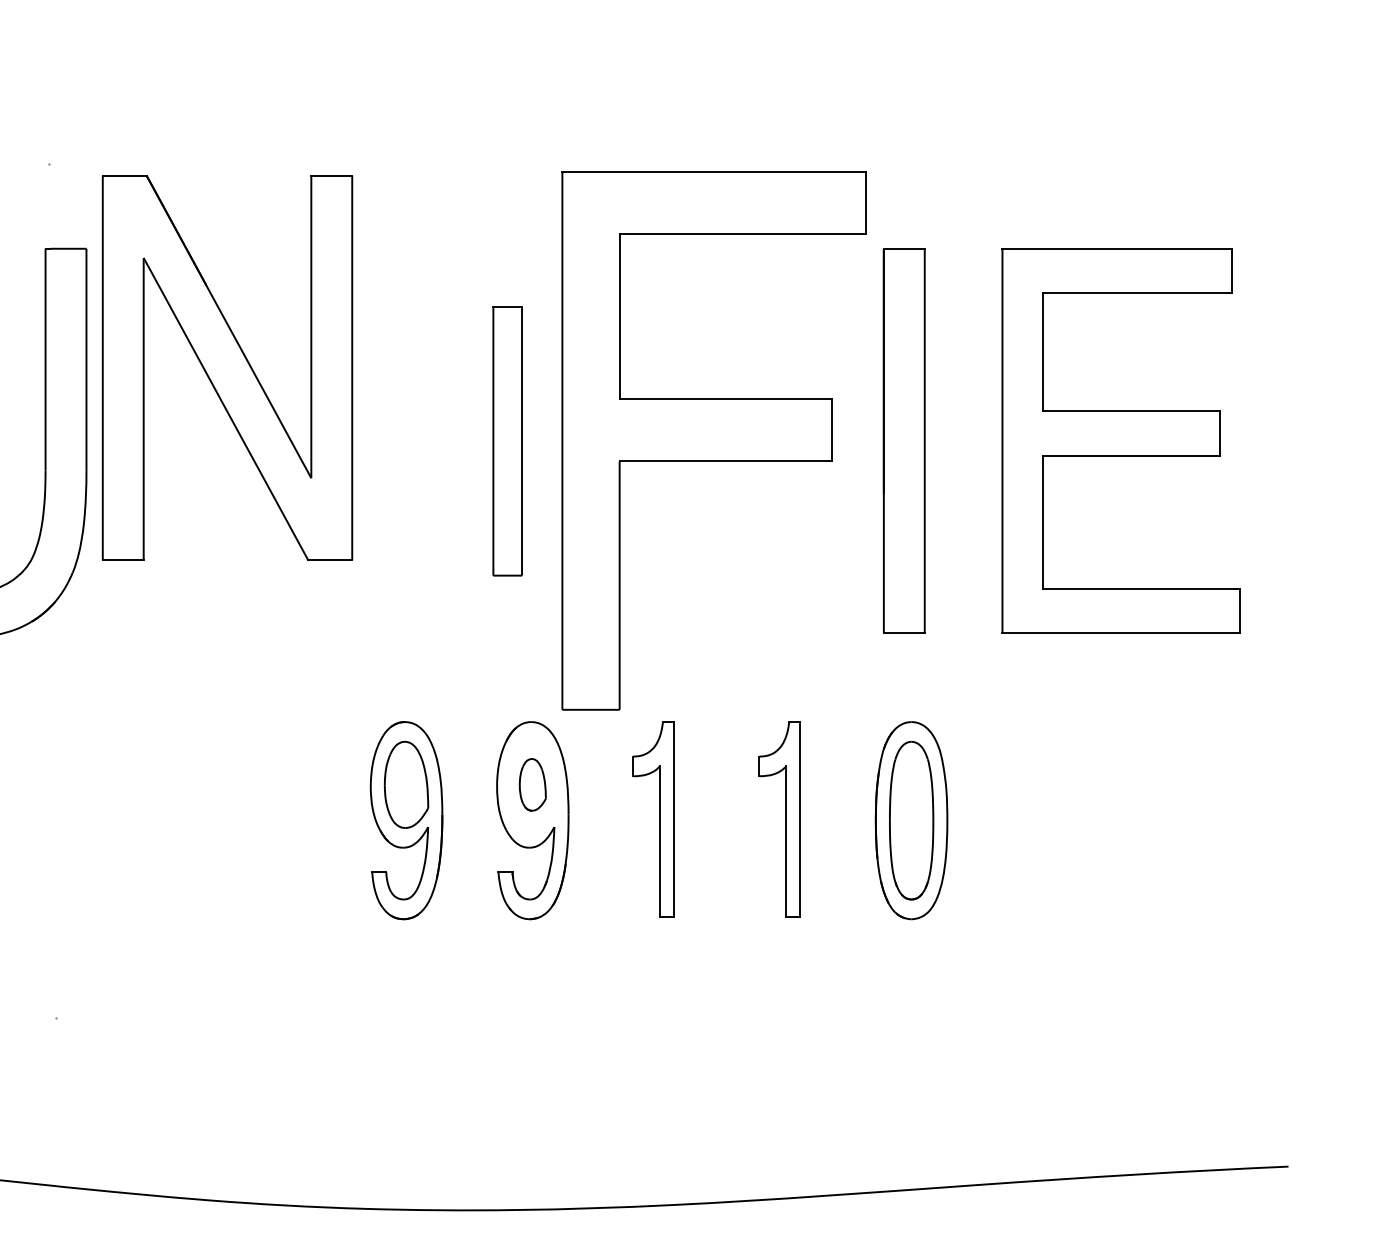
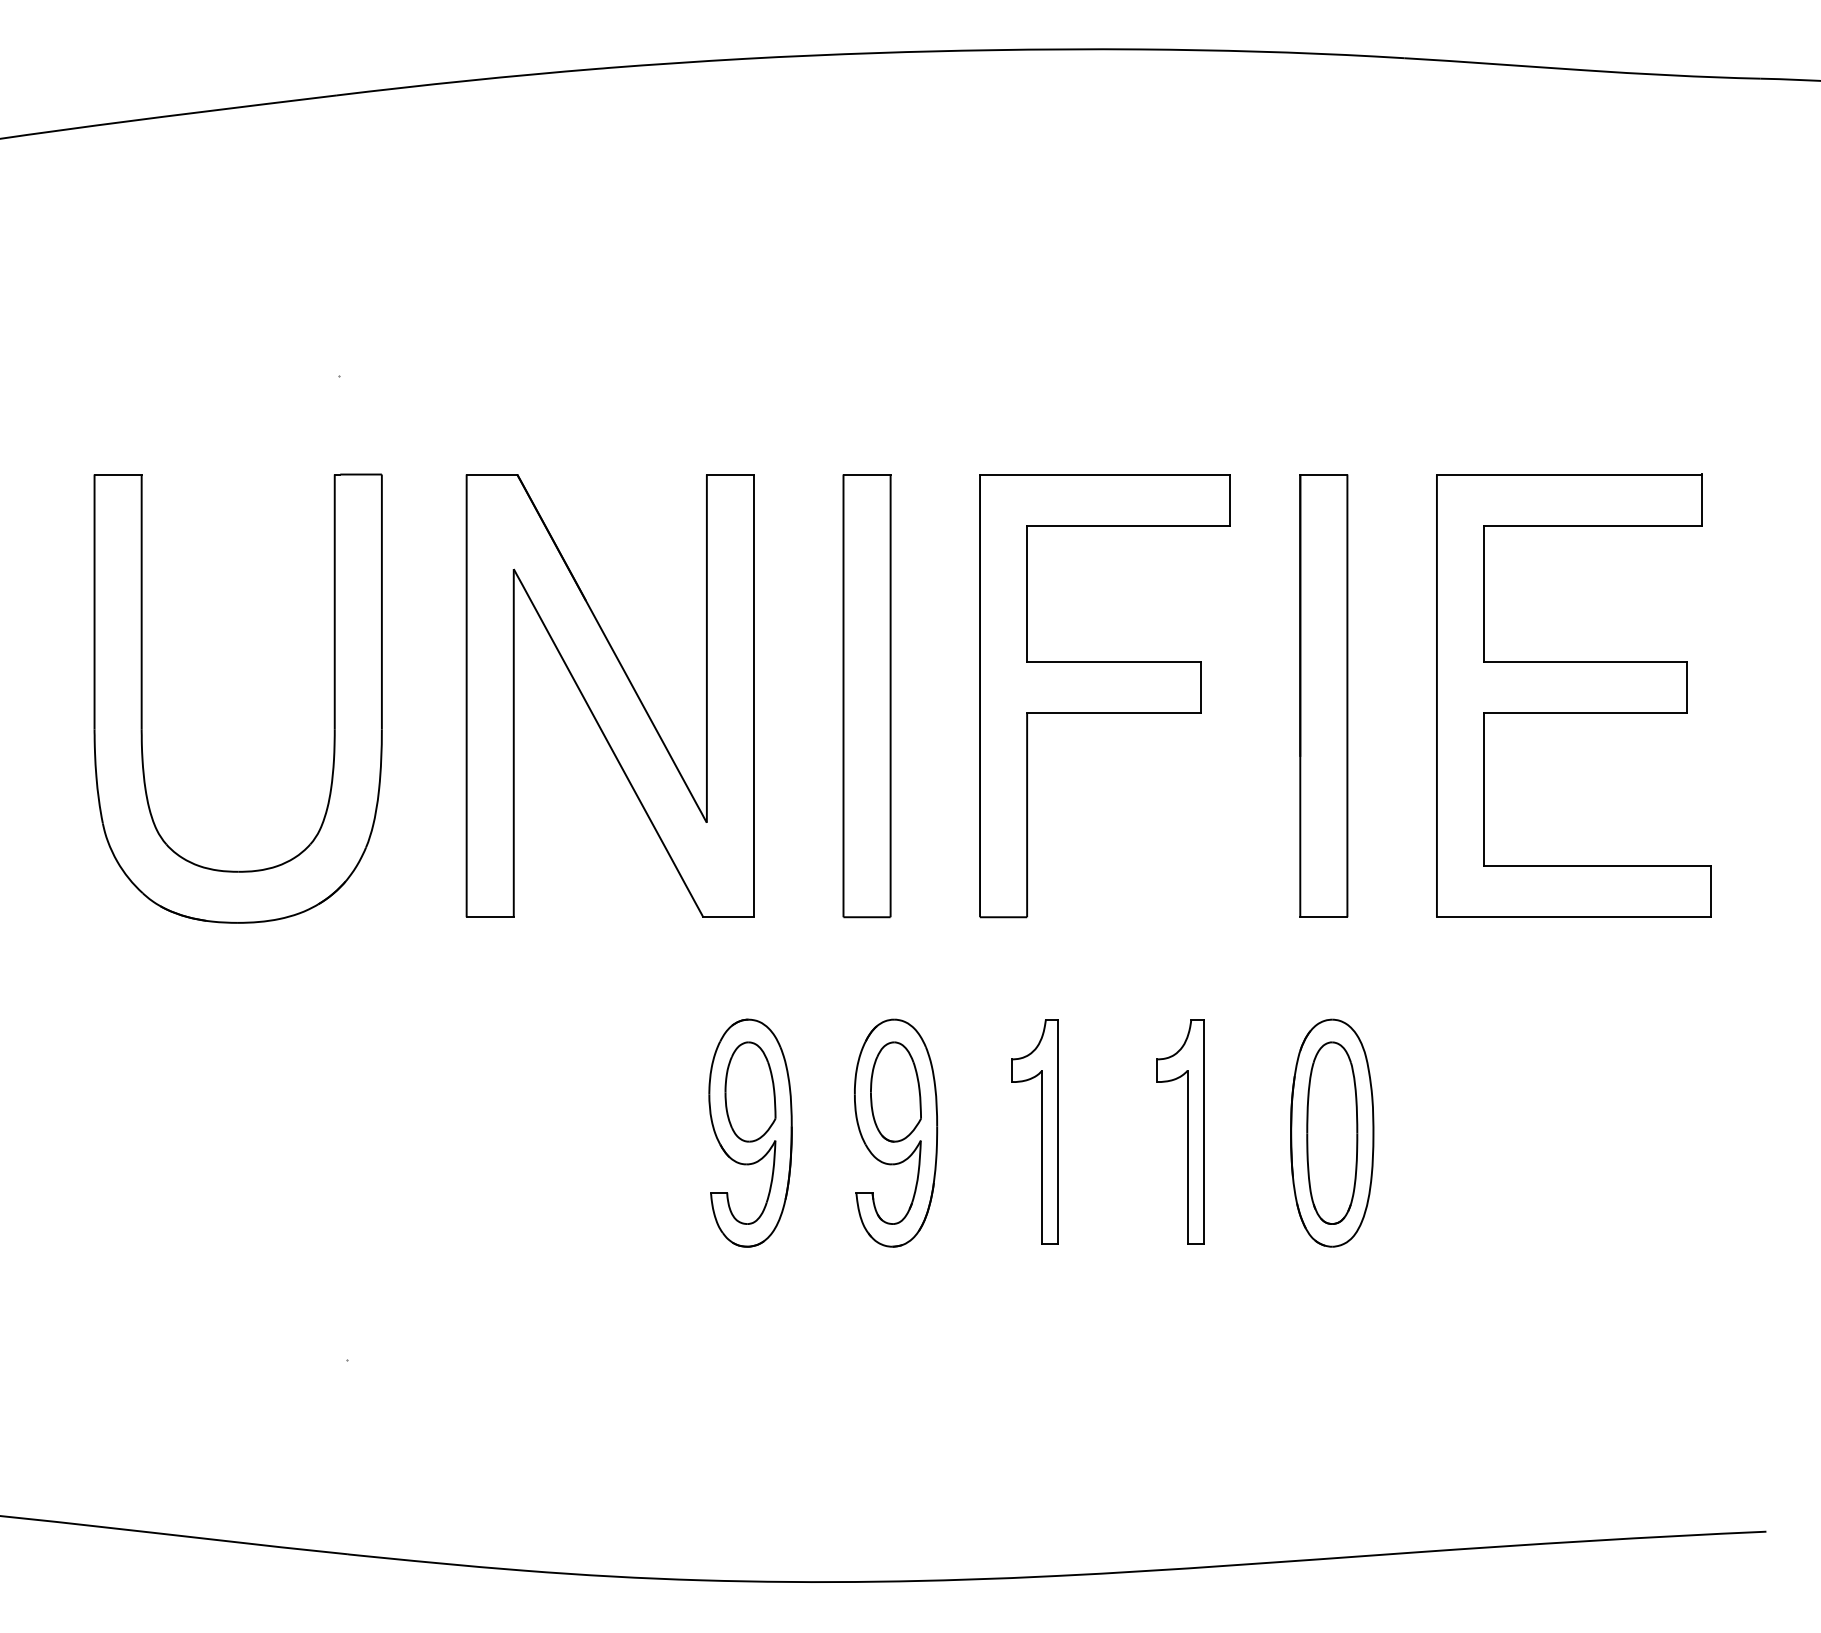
part: (226, 367) -> (609, 695), moved
part: (507, 441) -> (866, 696), size x1.43
part: (713, 441) -> (1104, 696), size x0.71
part: (532, 784) -> (895, 1091), size x1.67

